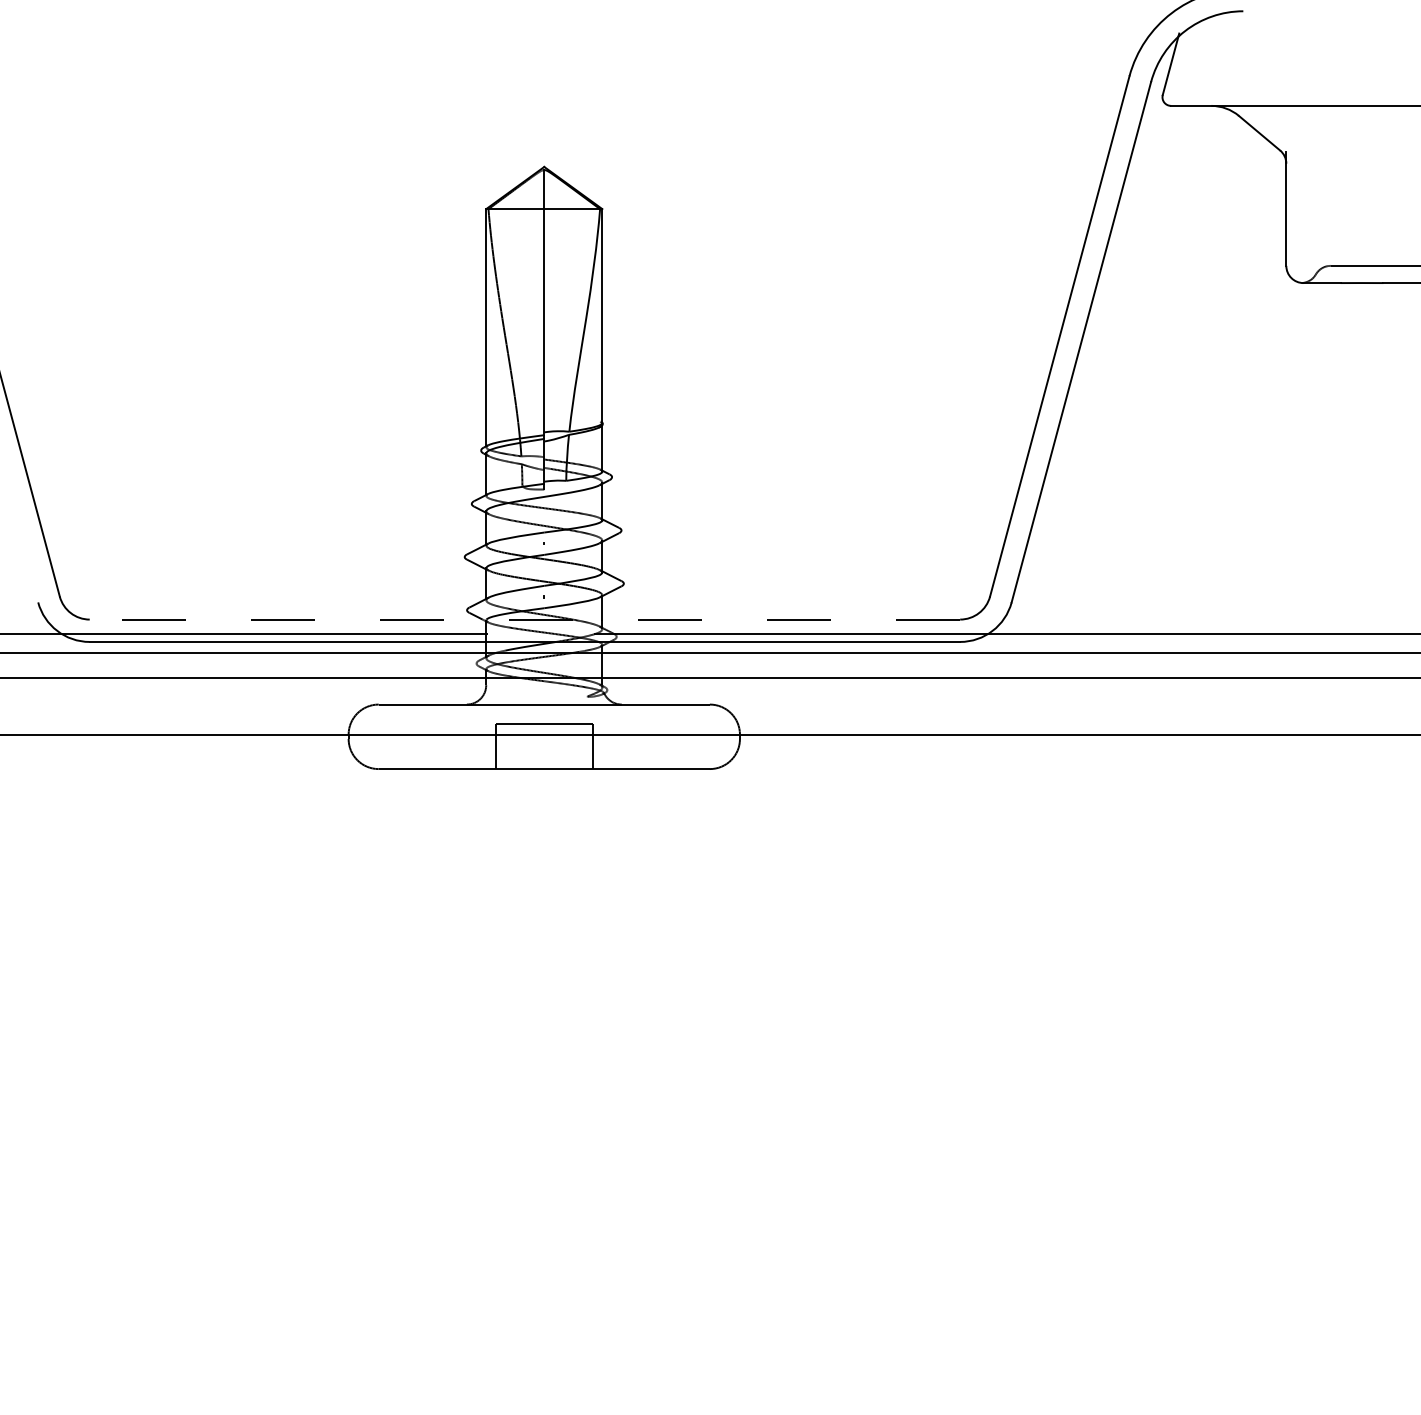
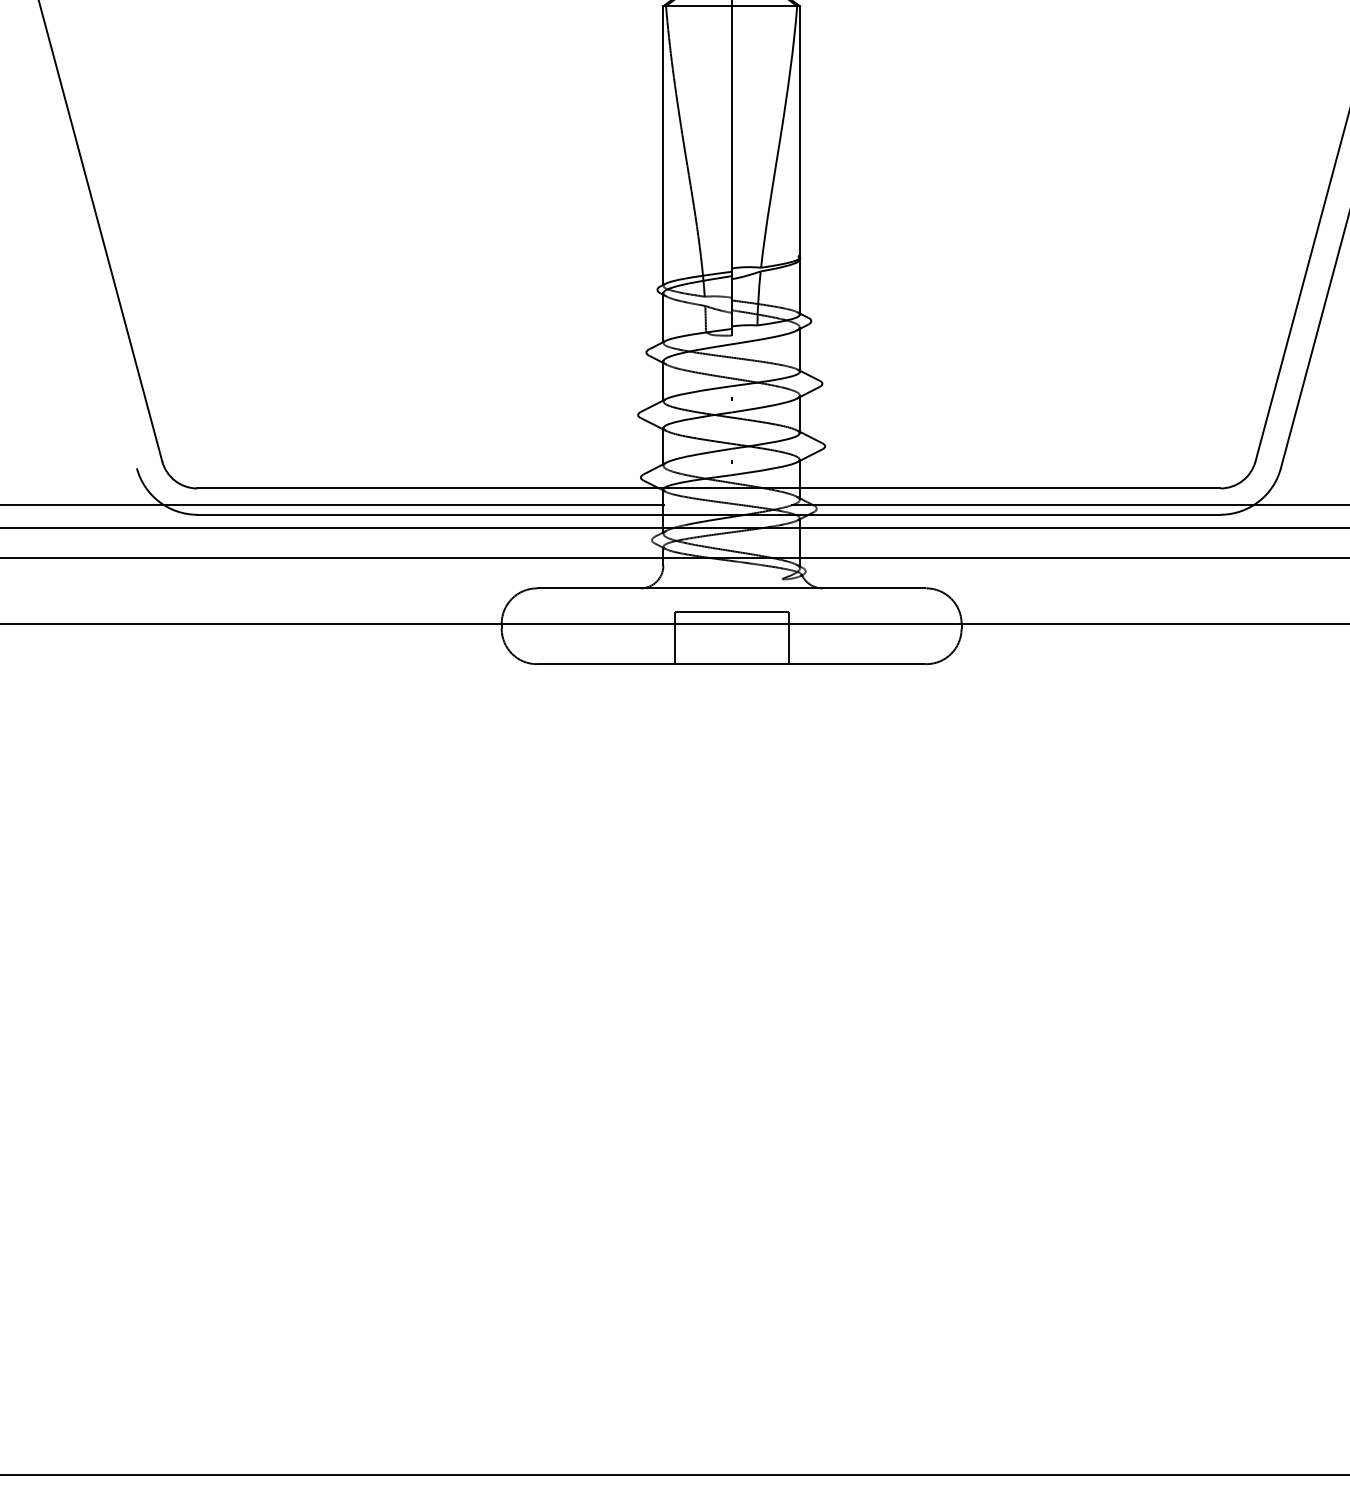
line: (524, 619) -> (708, 488), dashed -> solid

